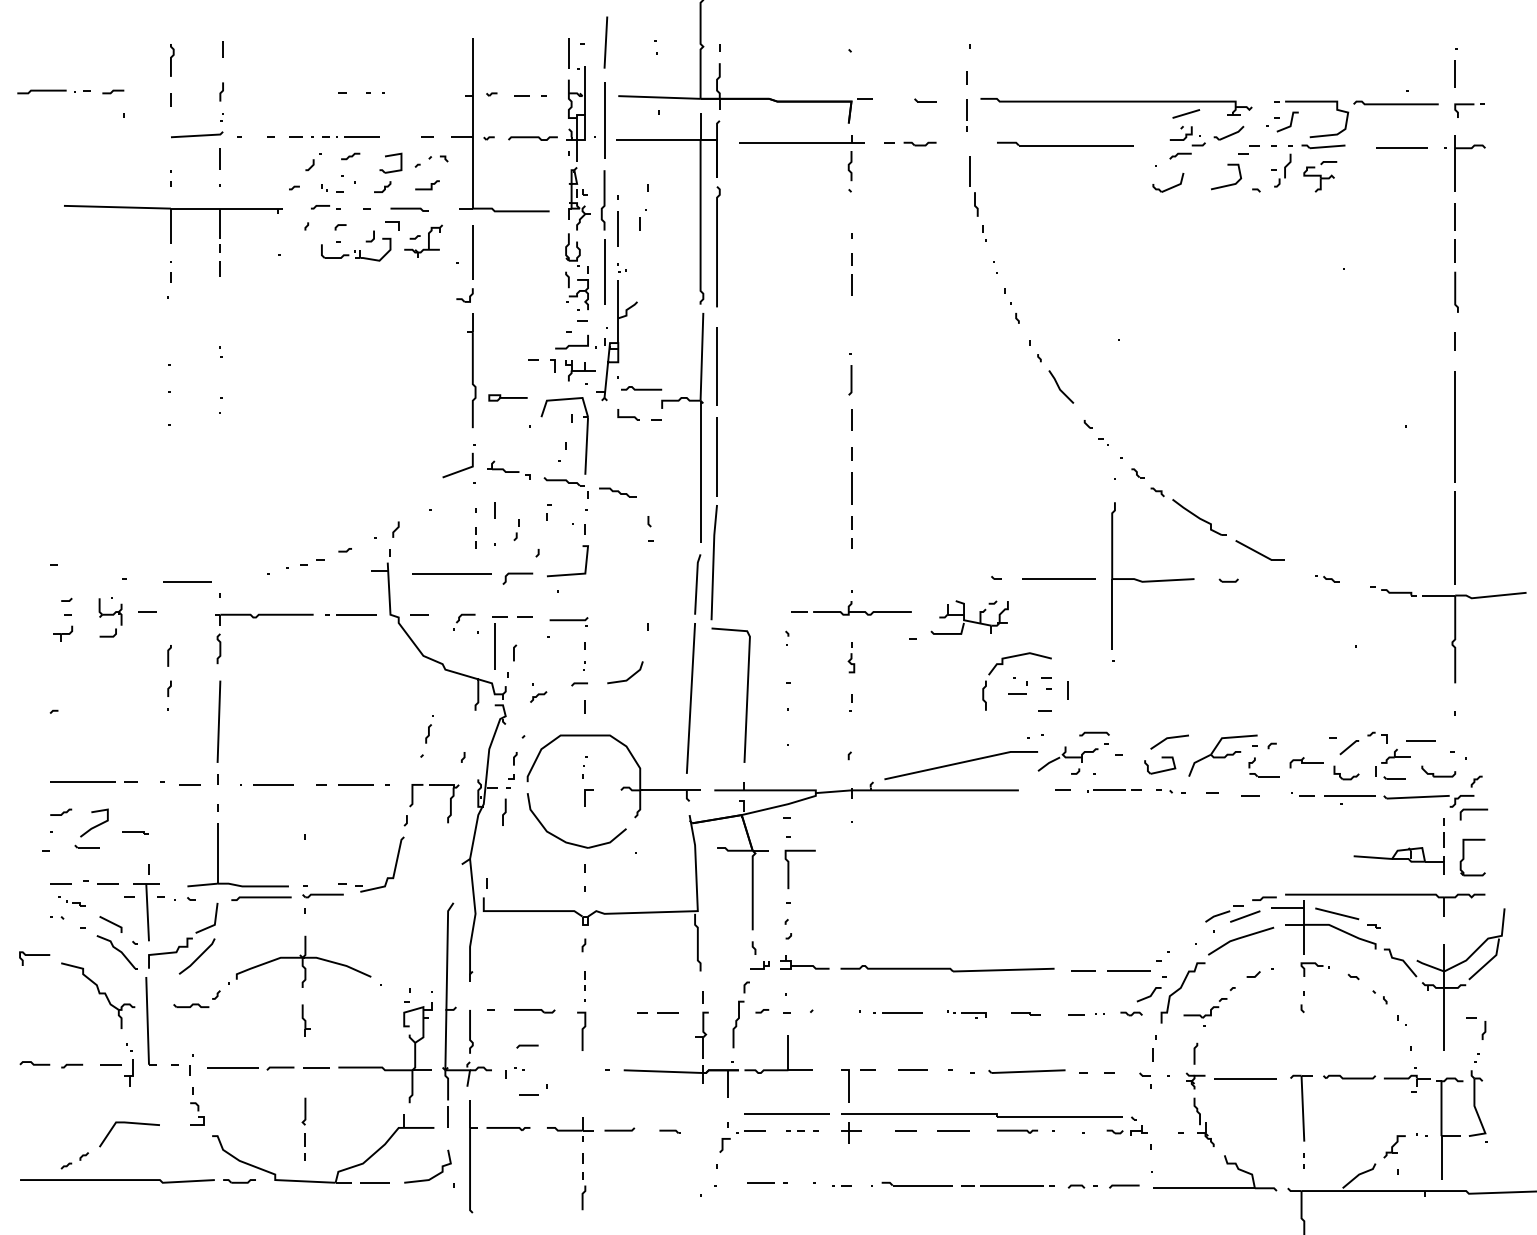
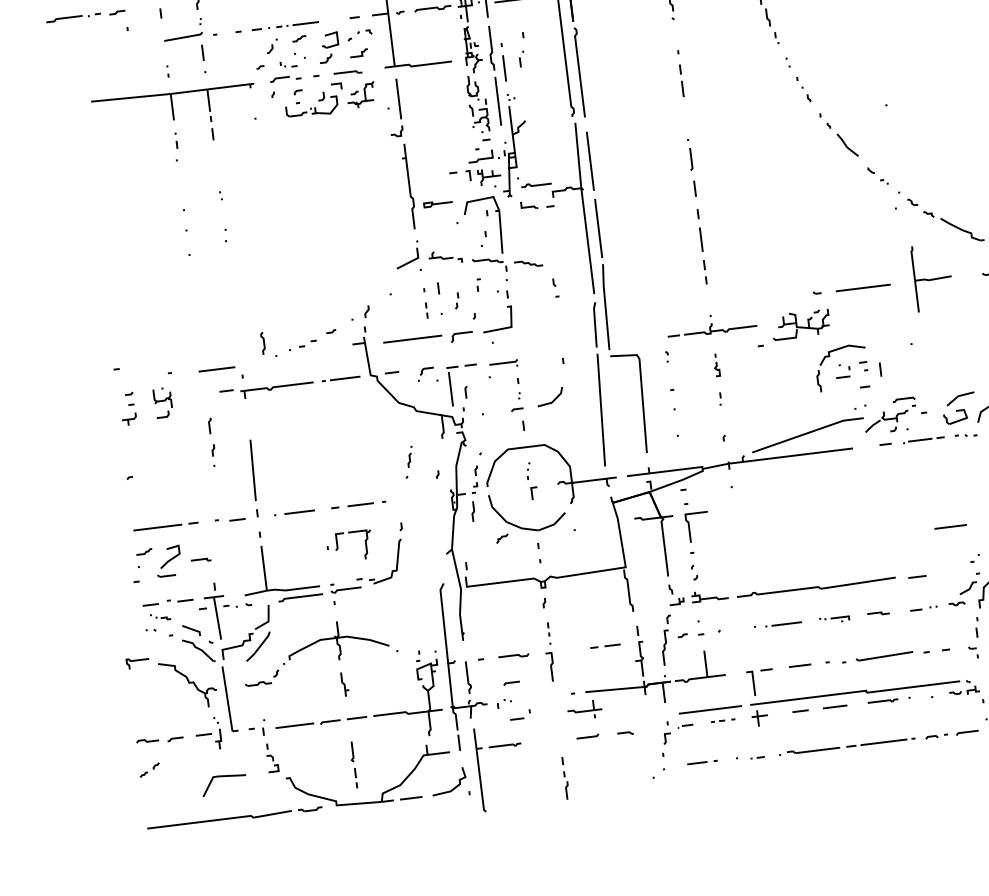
part: (325, 207) -> (285, 79), size x1.4
part: (1152, 575) -> (932, 276), size x0.6
line: (147, 611) -> (226, 390), moved
curve: (219, 648) -> (263, 343), moved
curve: (538, 695) -> (502, 537), moved
part: (450, 803) -> (365, 544), moved
line: (1128, 970) -> (950, 526), moved
part: (570, 1129) -> (585, 710), moved
part: (750, 1131) -> (684, 726), size x0.7
part: (74, 1160) -> (149, 769), moved

